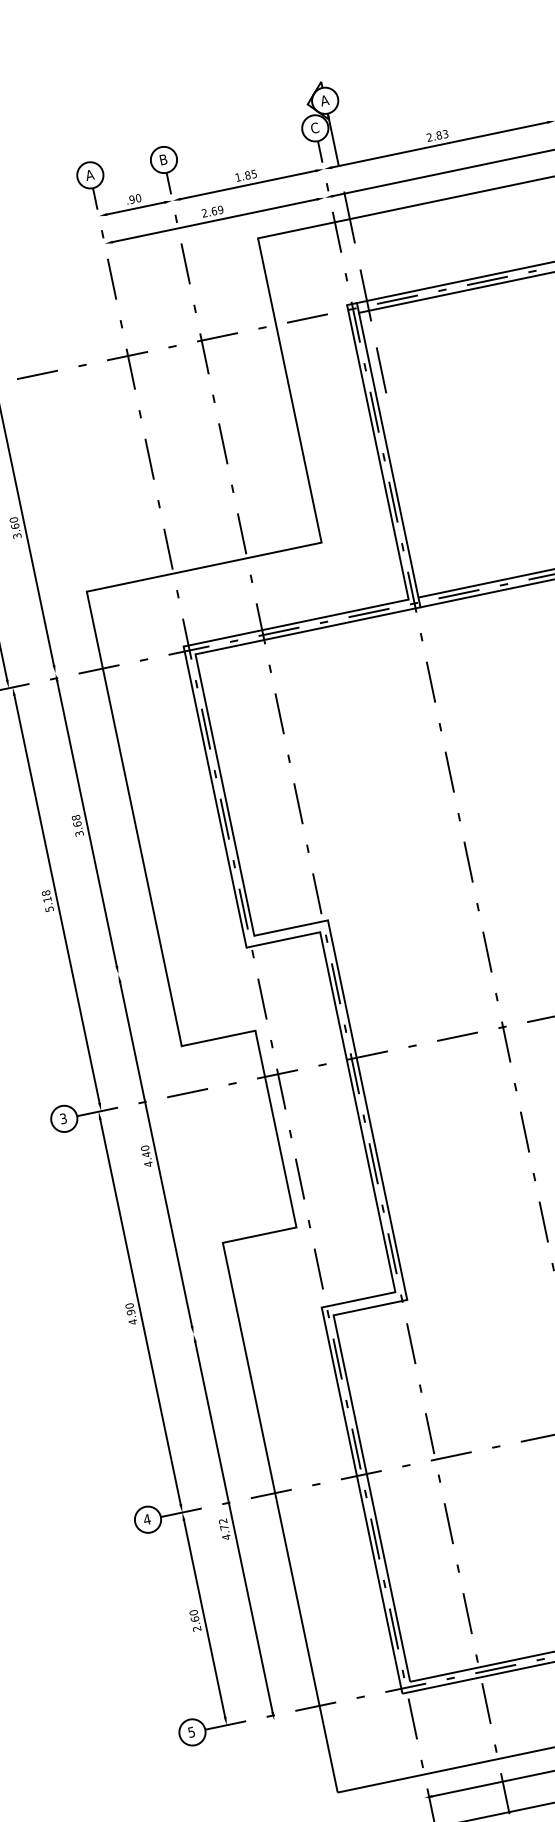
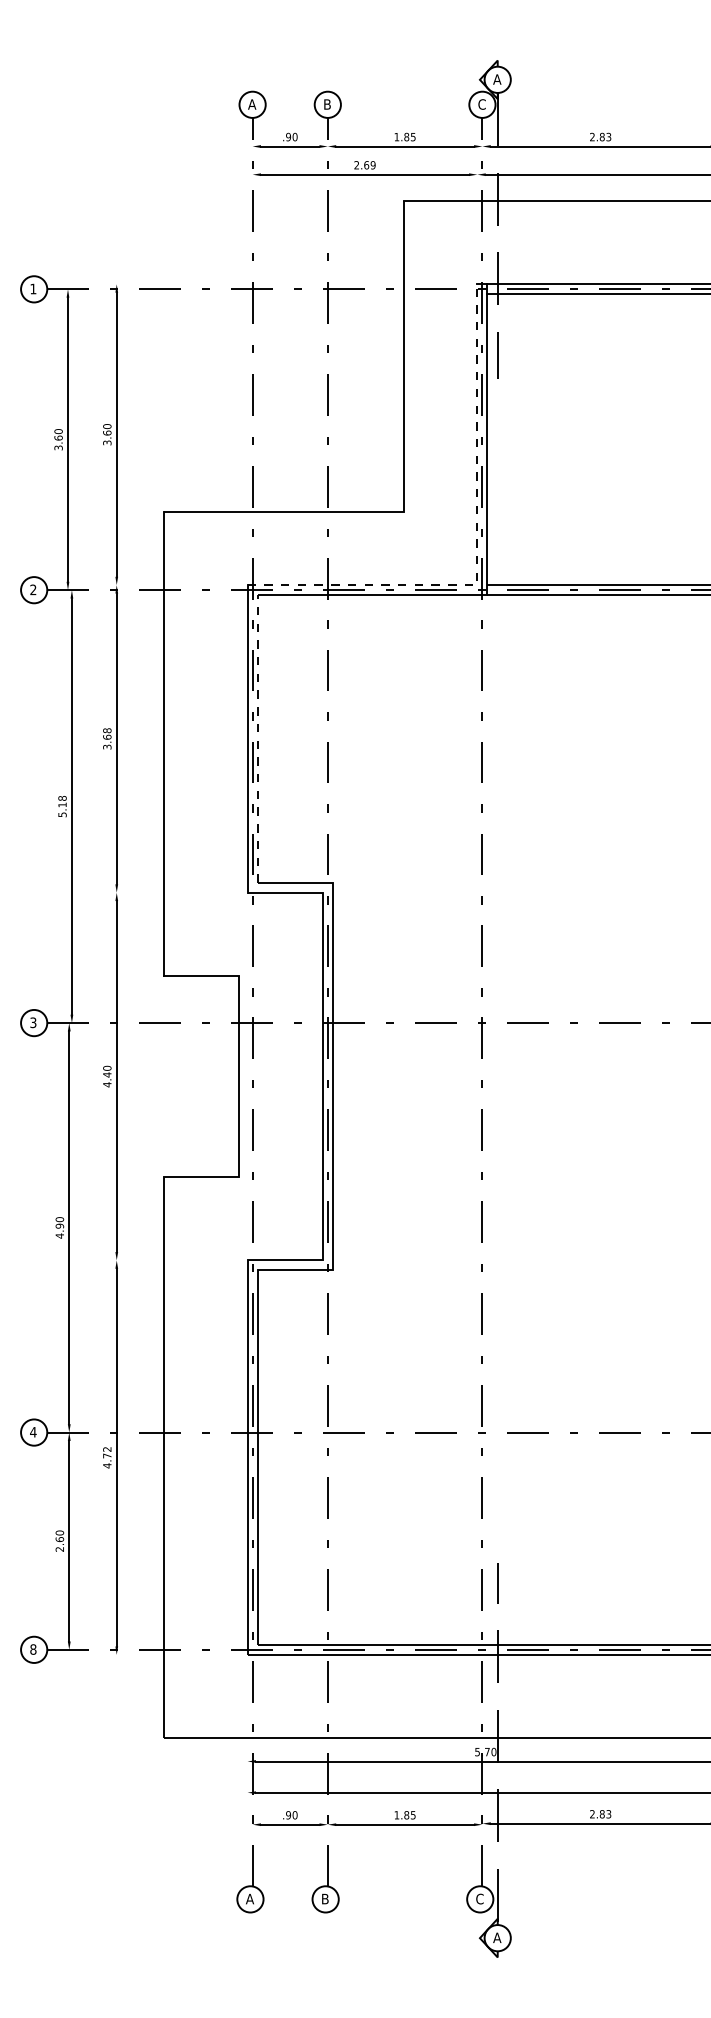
line: (401, 565) -> (477, 550), solid -> dashed
line: (224, 794) -> (257, 738), solid -> dashed
text: (191, 1732) -> (33, 1649), 5 -> 8

